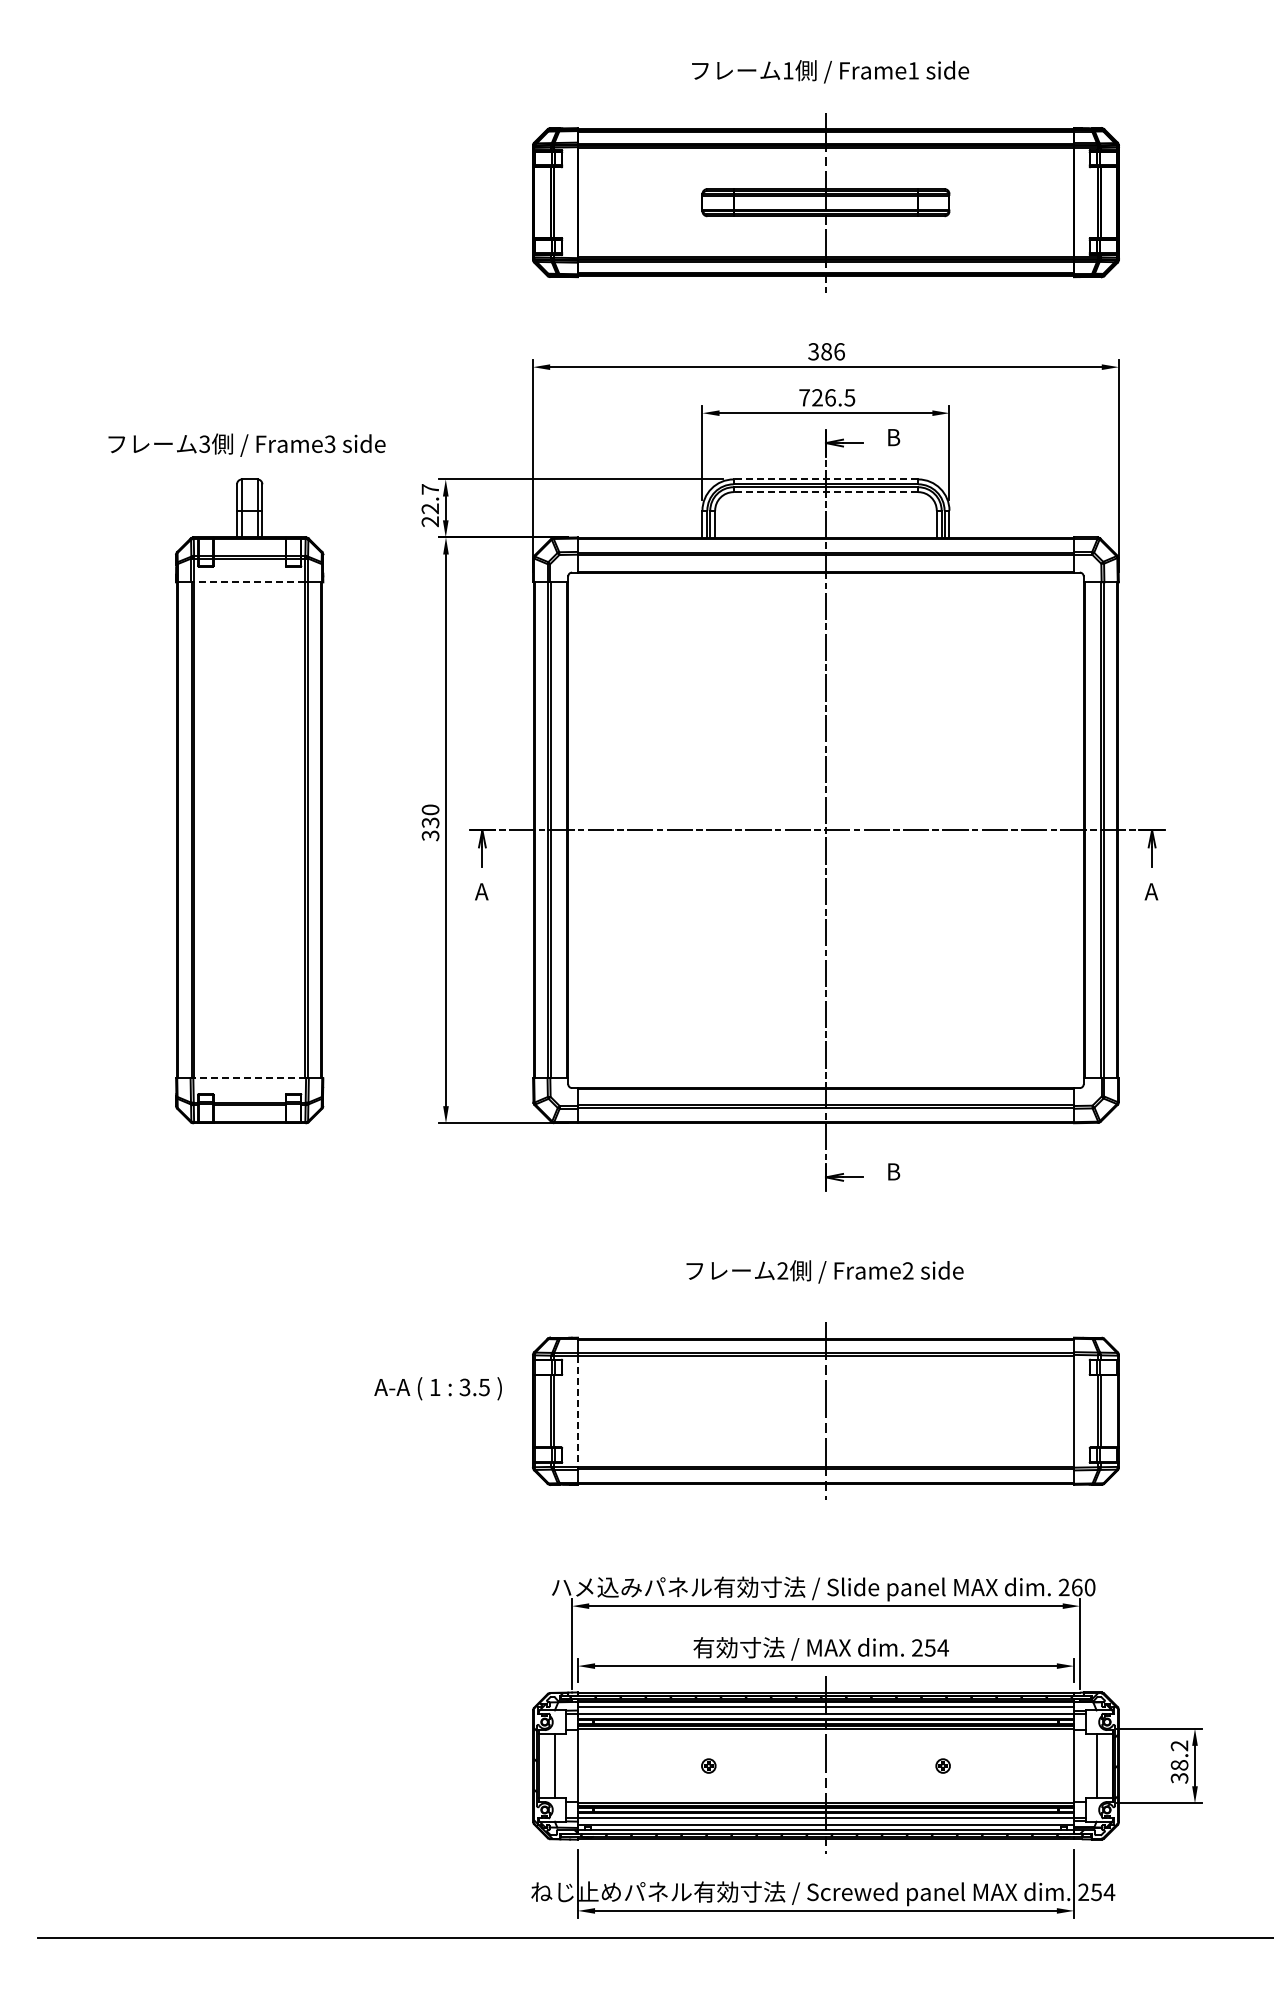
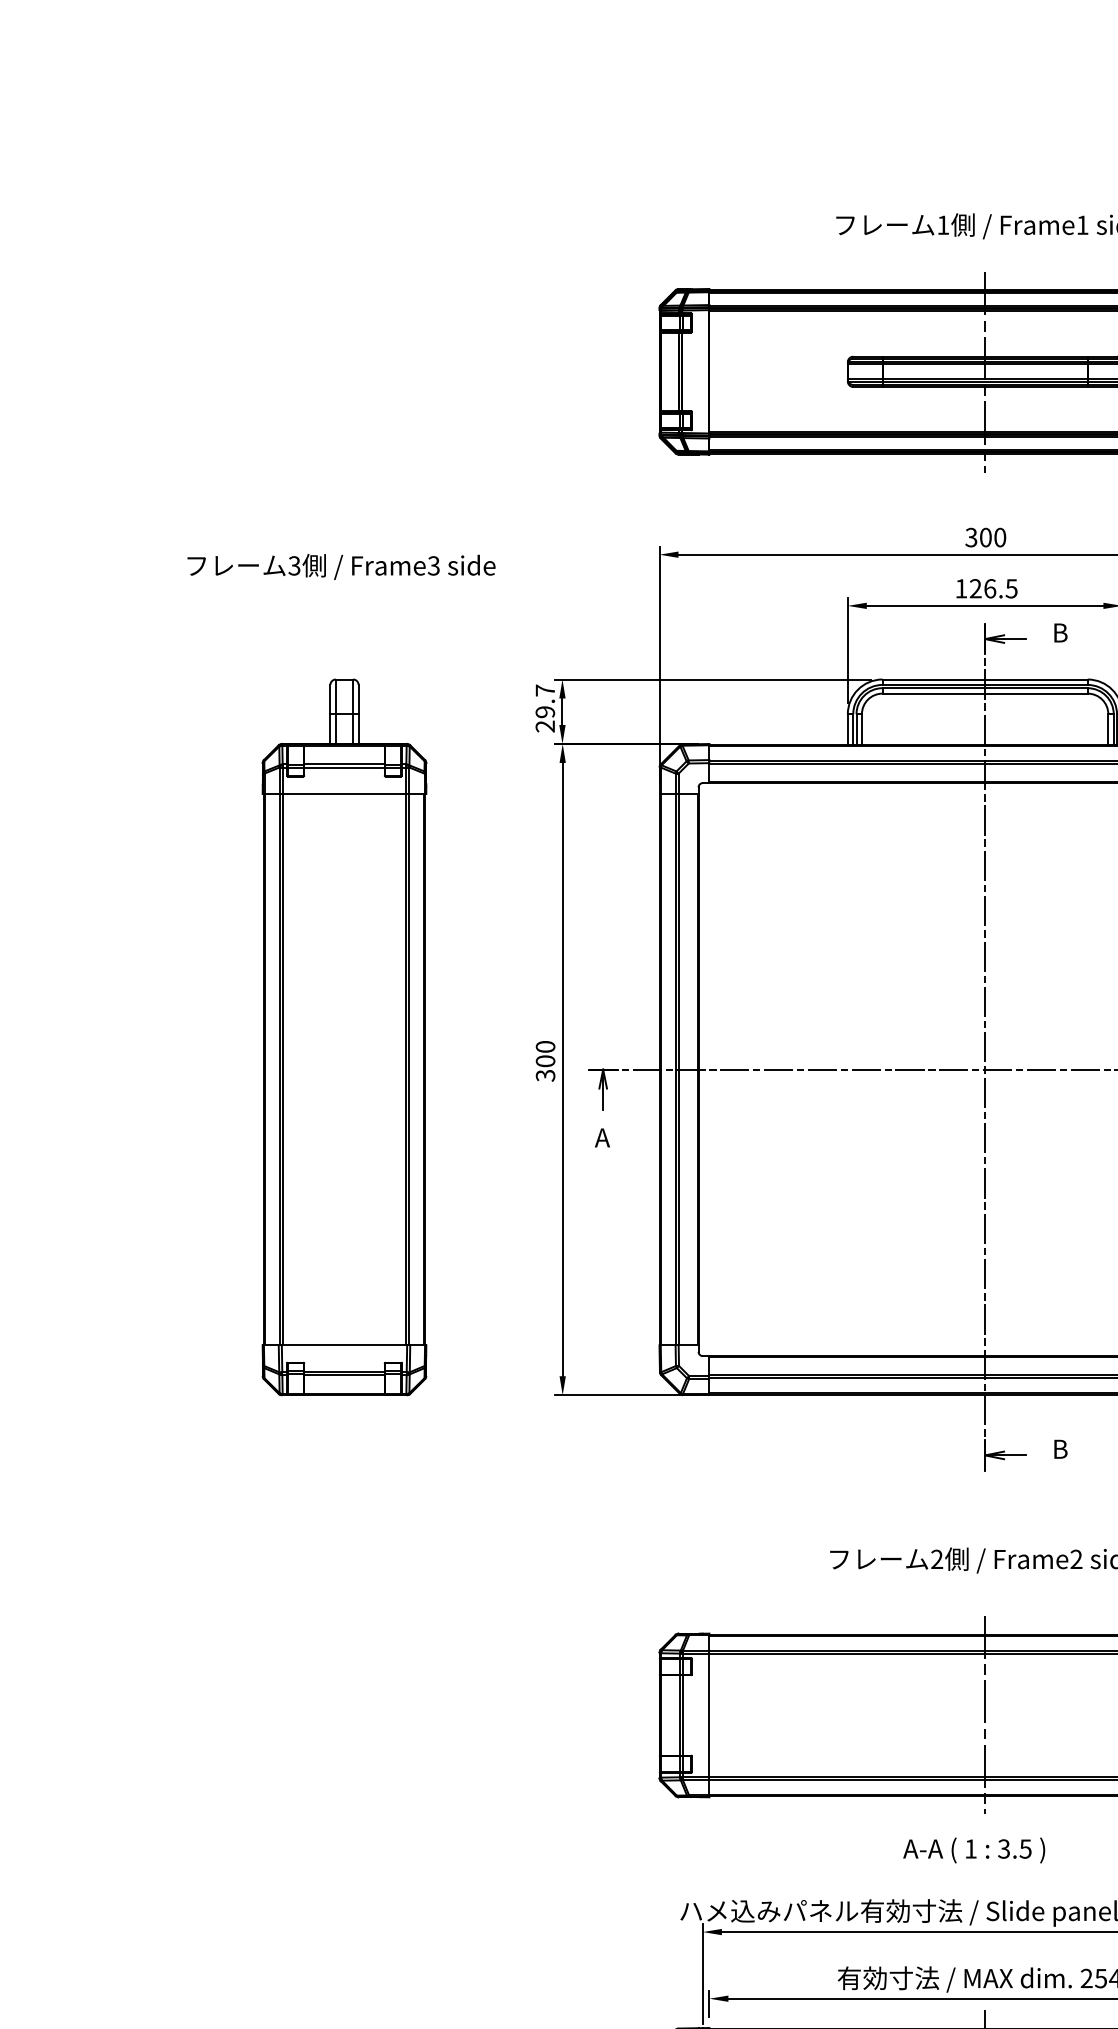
text: (832, 351) -> (992, 537), 386 -> 300
text: (804, 397) -> (961, 588), 726.5 -> 126.5
text: (246, 444) -> (340, 566), moved
line: (825, 479) -> (984, 679), dashed -> solid
line: (825, 492) -> (984, 694), dashed -> solid
text: (430, 508) -> (545, 711), 22.7 -> 29.7
line: (249, 582) -> (344, 794), dashed -> solid
text: (430, 822) -> (545, 1060), 330 -> 300
line: (249, 1078) -> (344, 1345), dashed -> solid
text: (437, 1388) -> (973, 1850), moved
line: (577, 1411) -> (708, 1715), dashed -> solid

